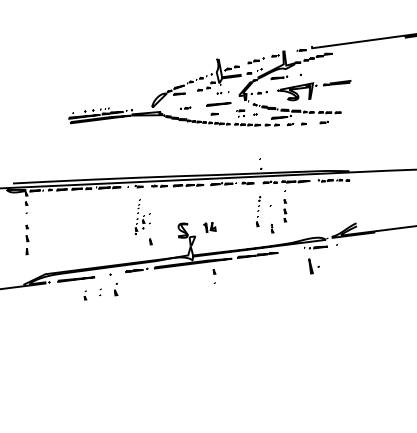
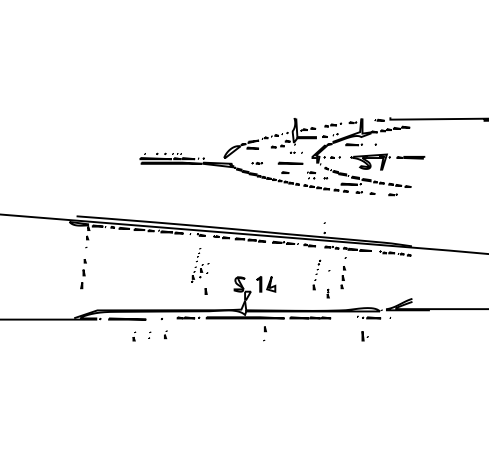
part: (209, 227) -> (266, 284), size x1.67
part: (313, 266) -> (364, 336), size x0.62
part: (116, 289) -> (165, 334), size x0.62

